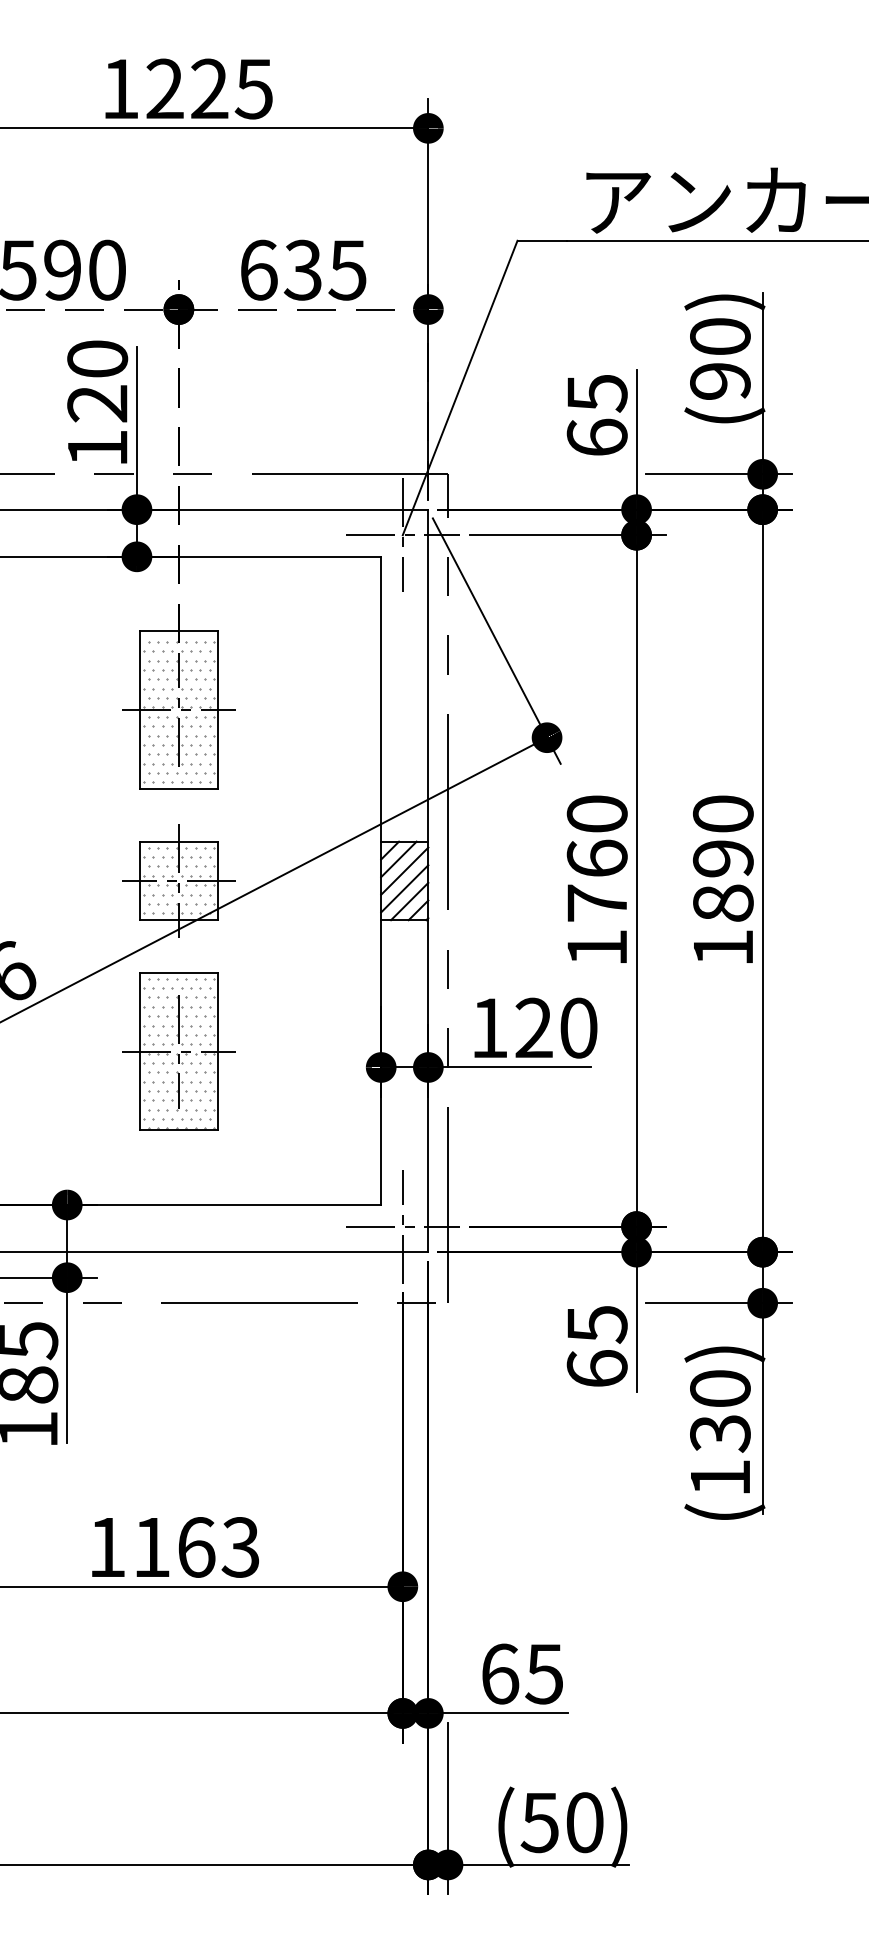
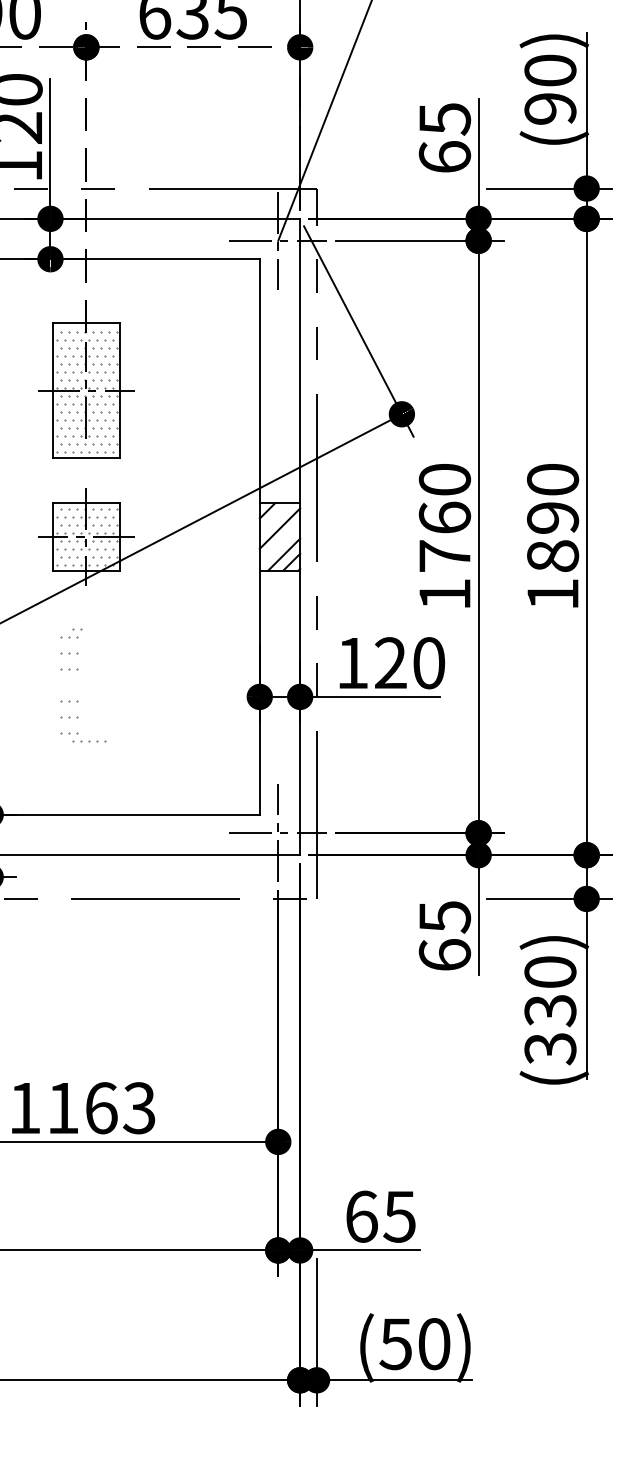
line: (398, 859) -> (274, 518), removed
line: (404, 888) -> (279, 543), removed
part: (178, 1051) -> (86, 683), removed
text: (720, 1478) -> (550, 1049), (130) -> (330)

